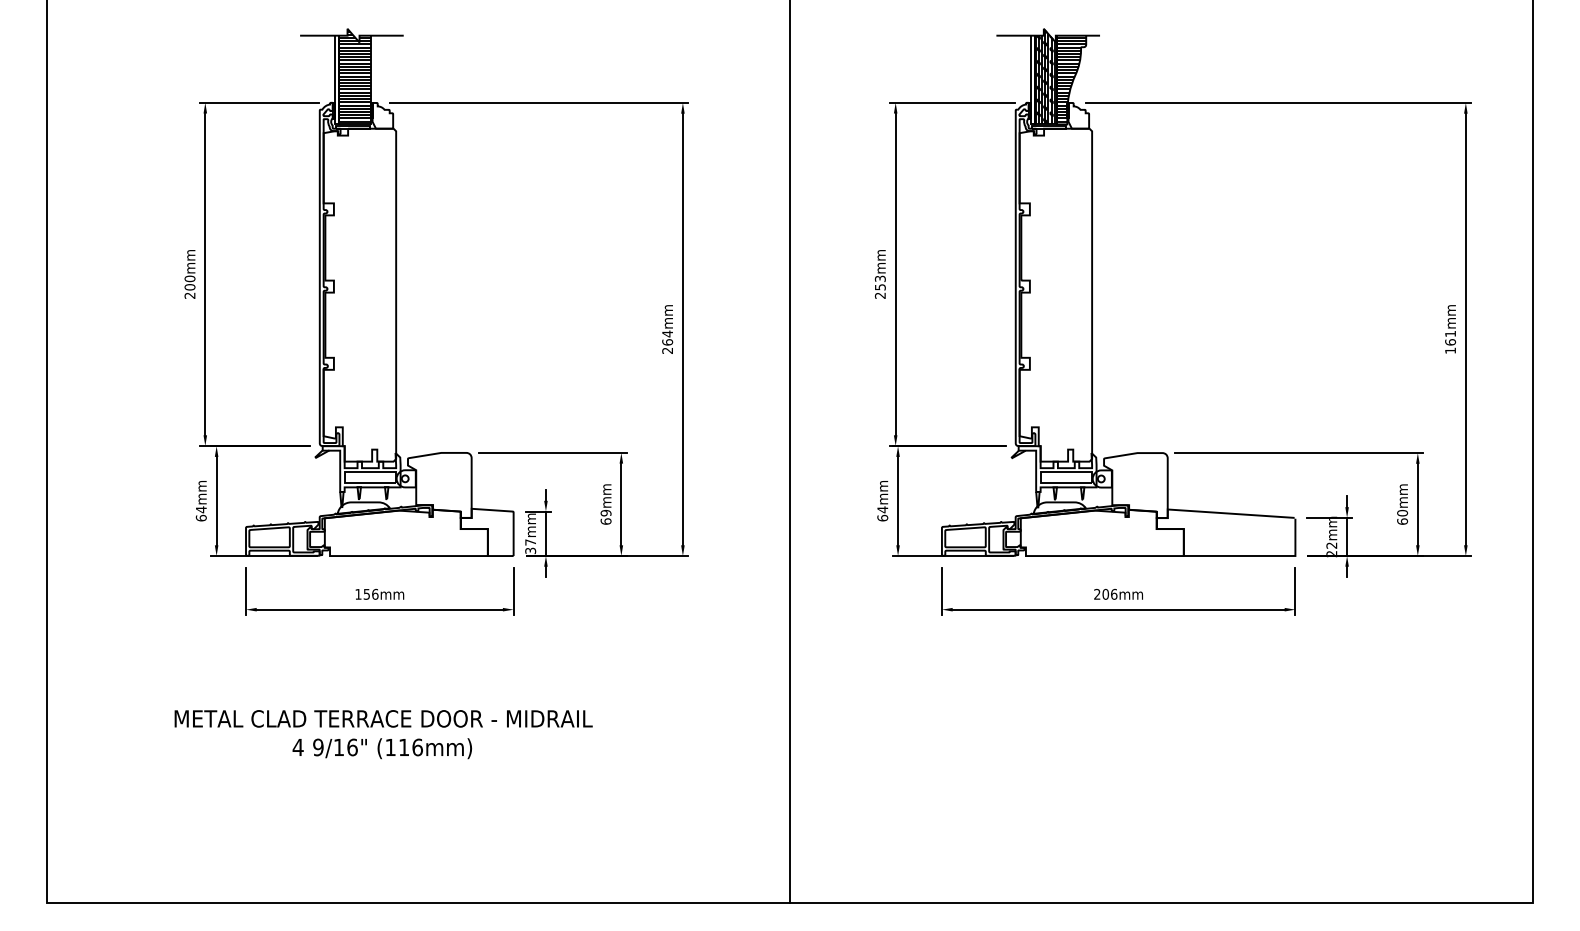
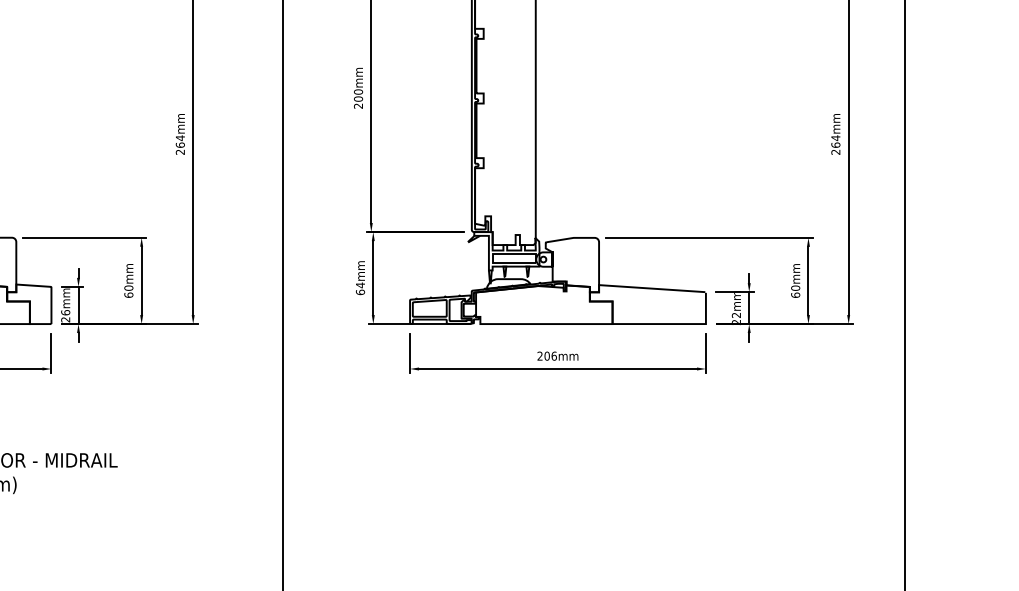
text: (879, 282) -> (357, 95), 253mm -> 200mm
text: (1450, 341) -> (835, 144), 161mm -> 264mm
text: (605, 513) -> (128, 288), 69mm -> 60mm
text: (530, 546) -> (65, 316), 37mm -> 26mm

